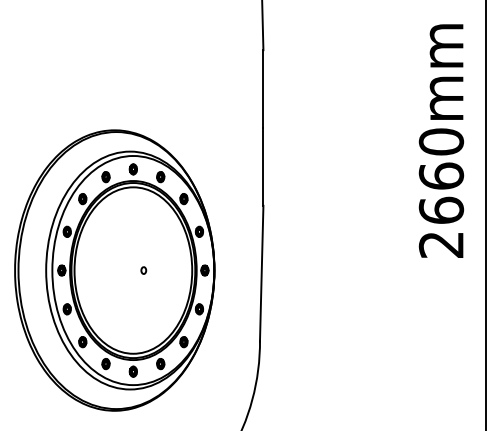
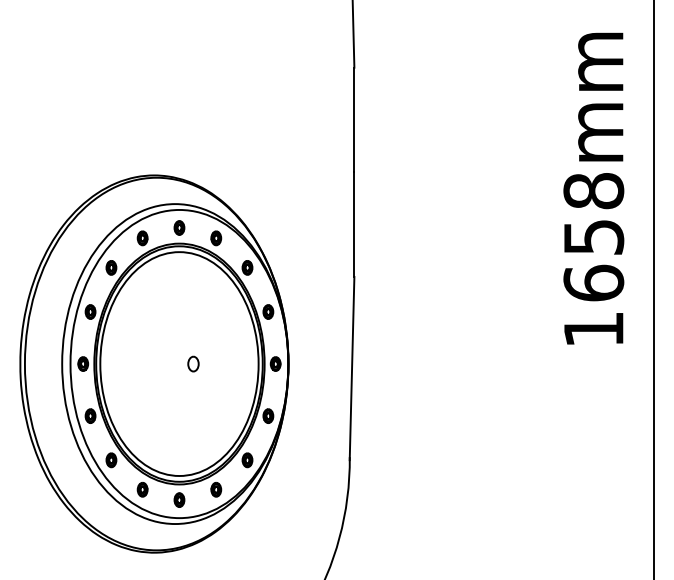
text: (441, 192) -> (593, 259), 2660mm -> 1658mm
part: (143, 270) -> (193, 363), size x1.6

